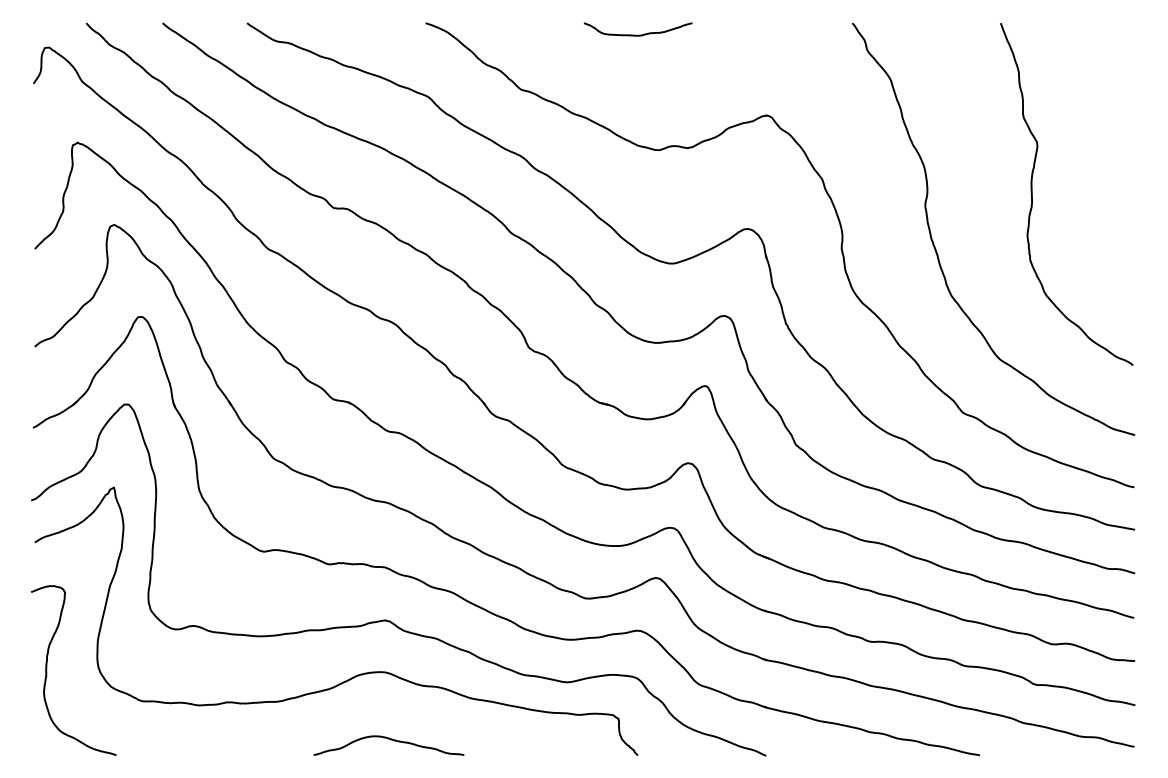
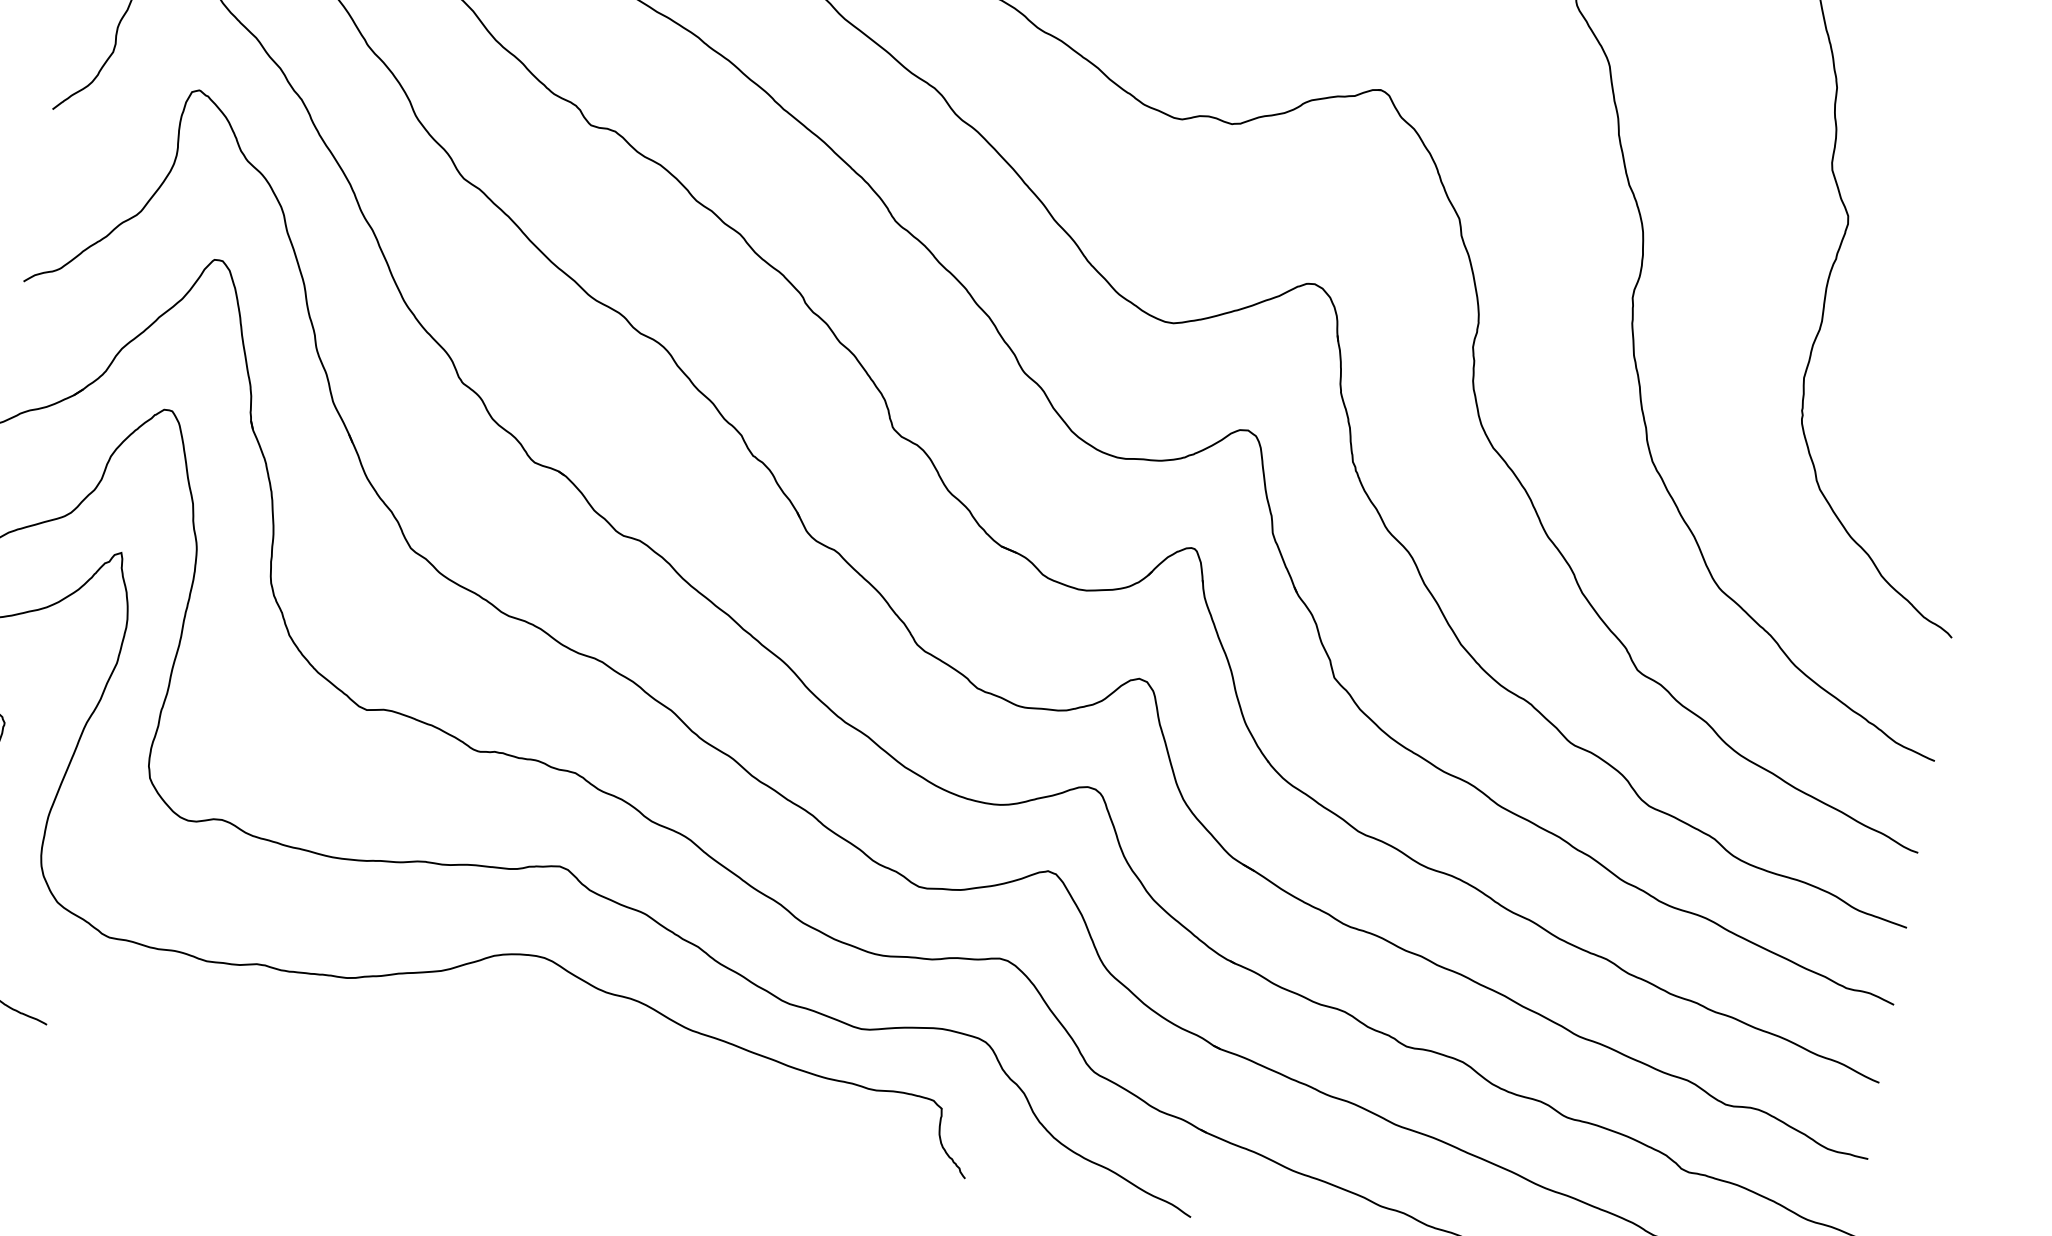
curve: (391, 740) -> (535, 1079), removed

